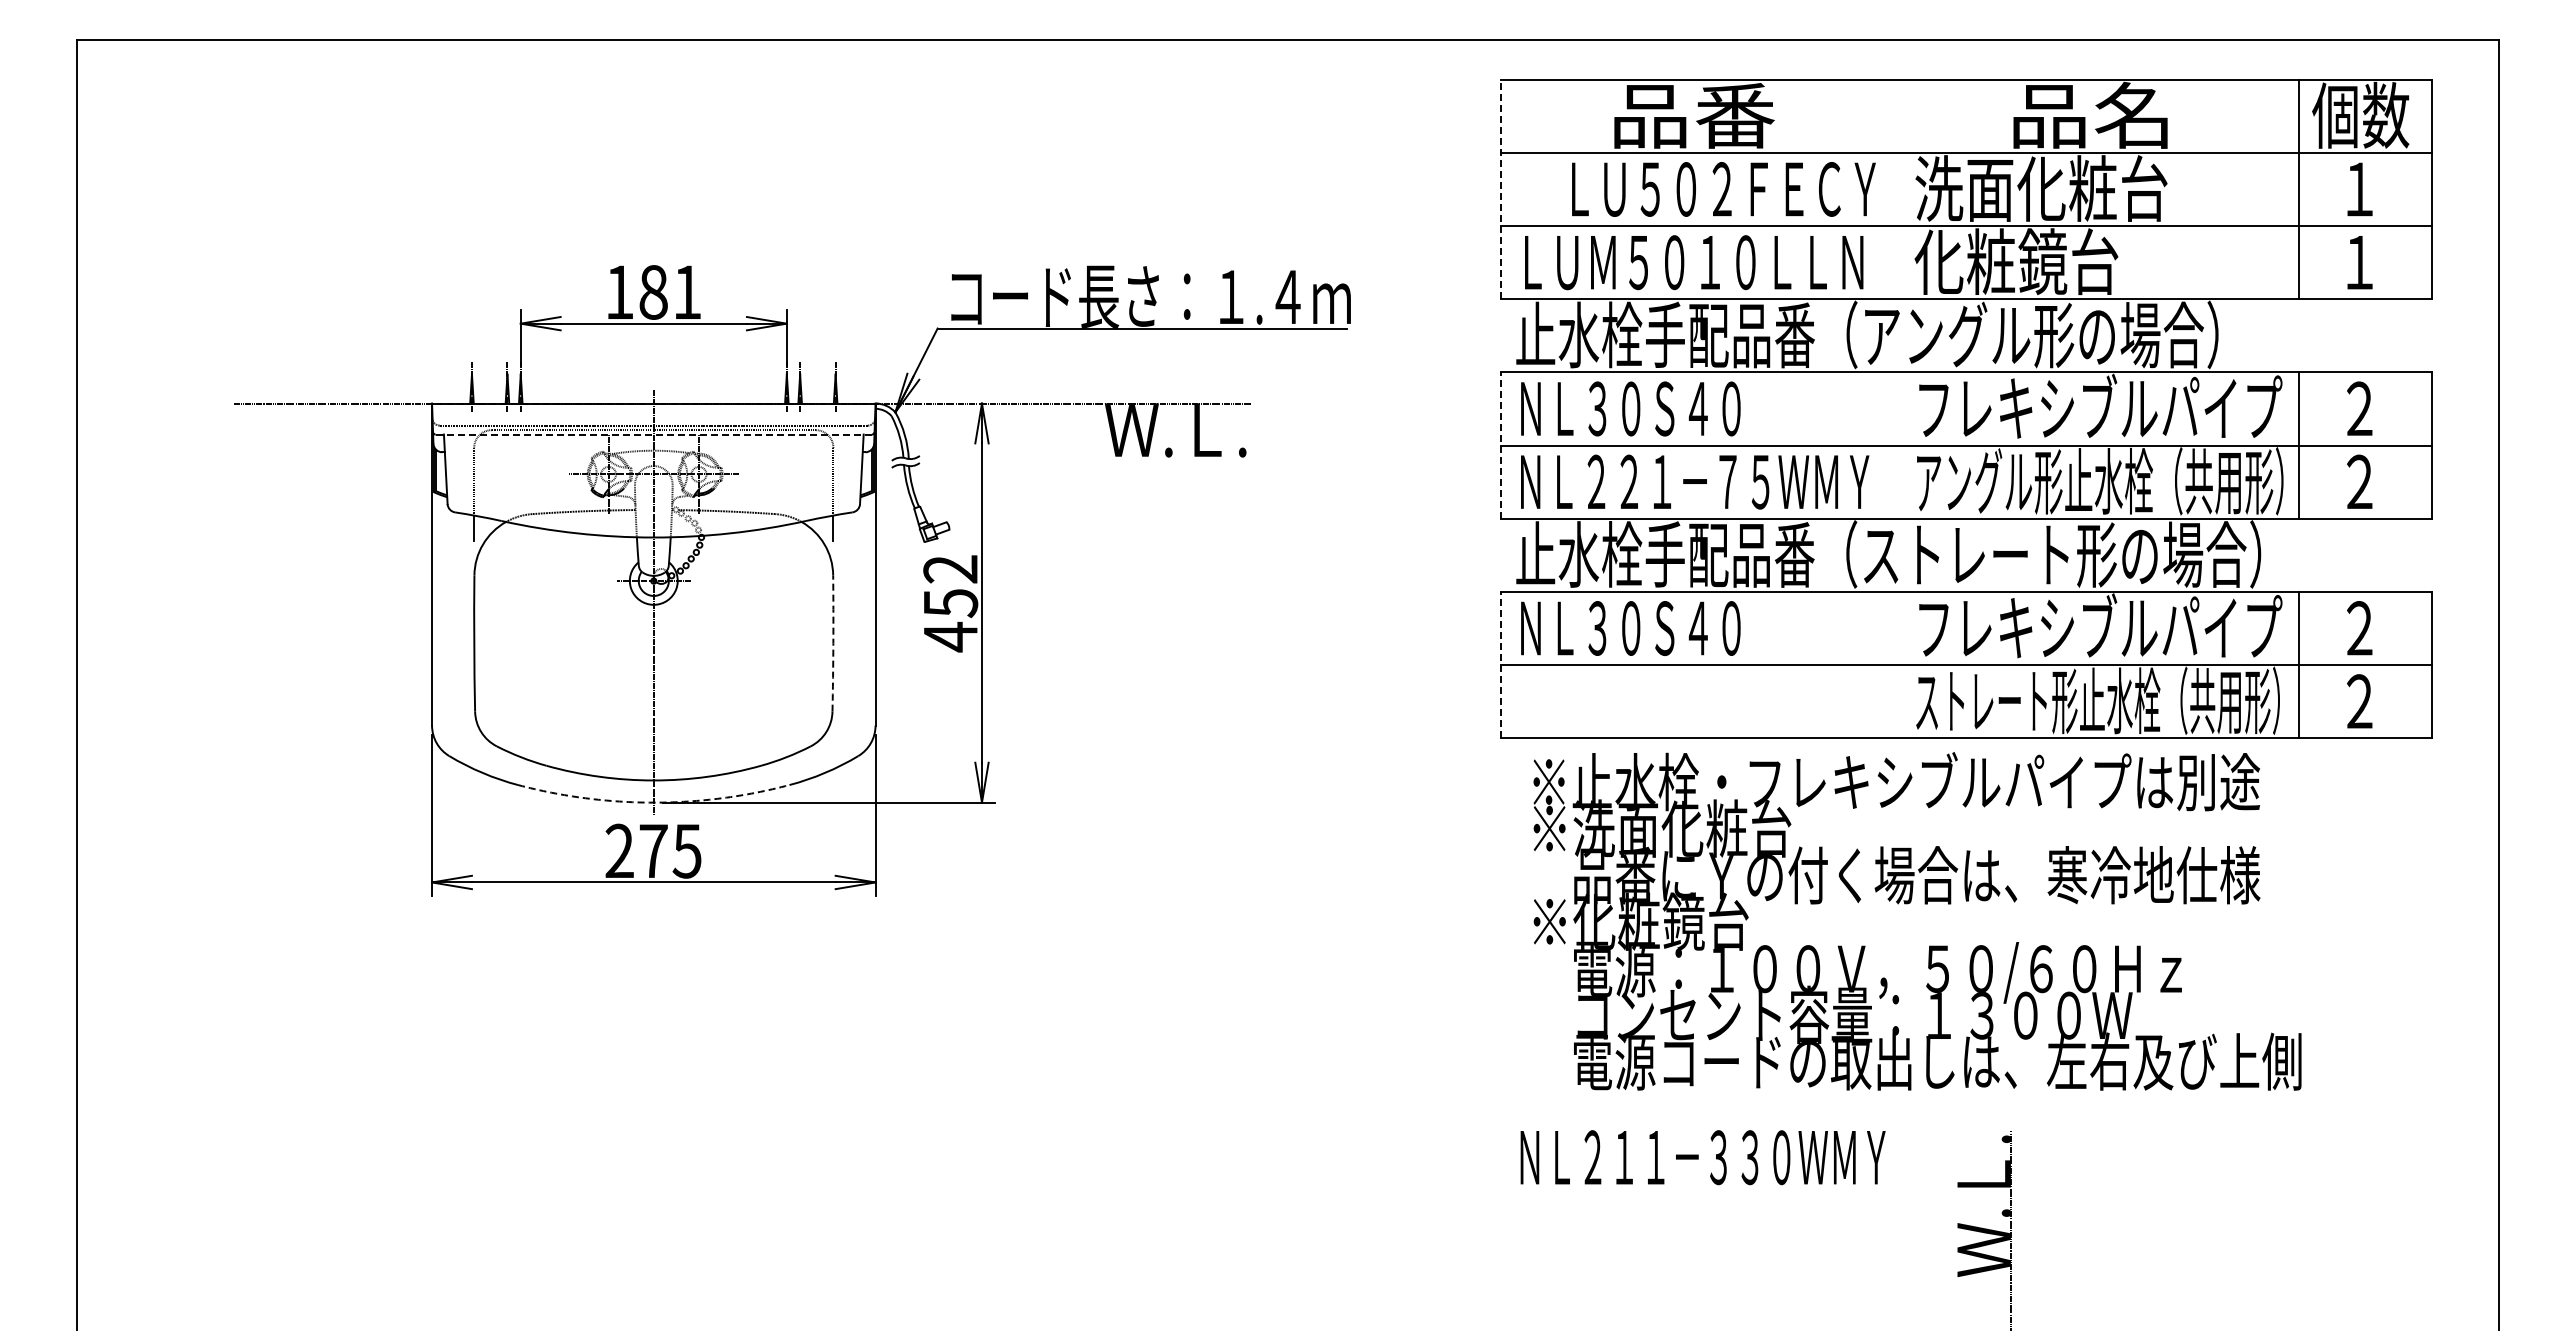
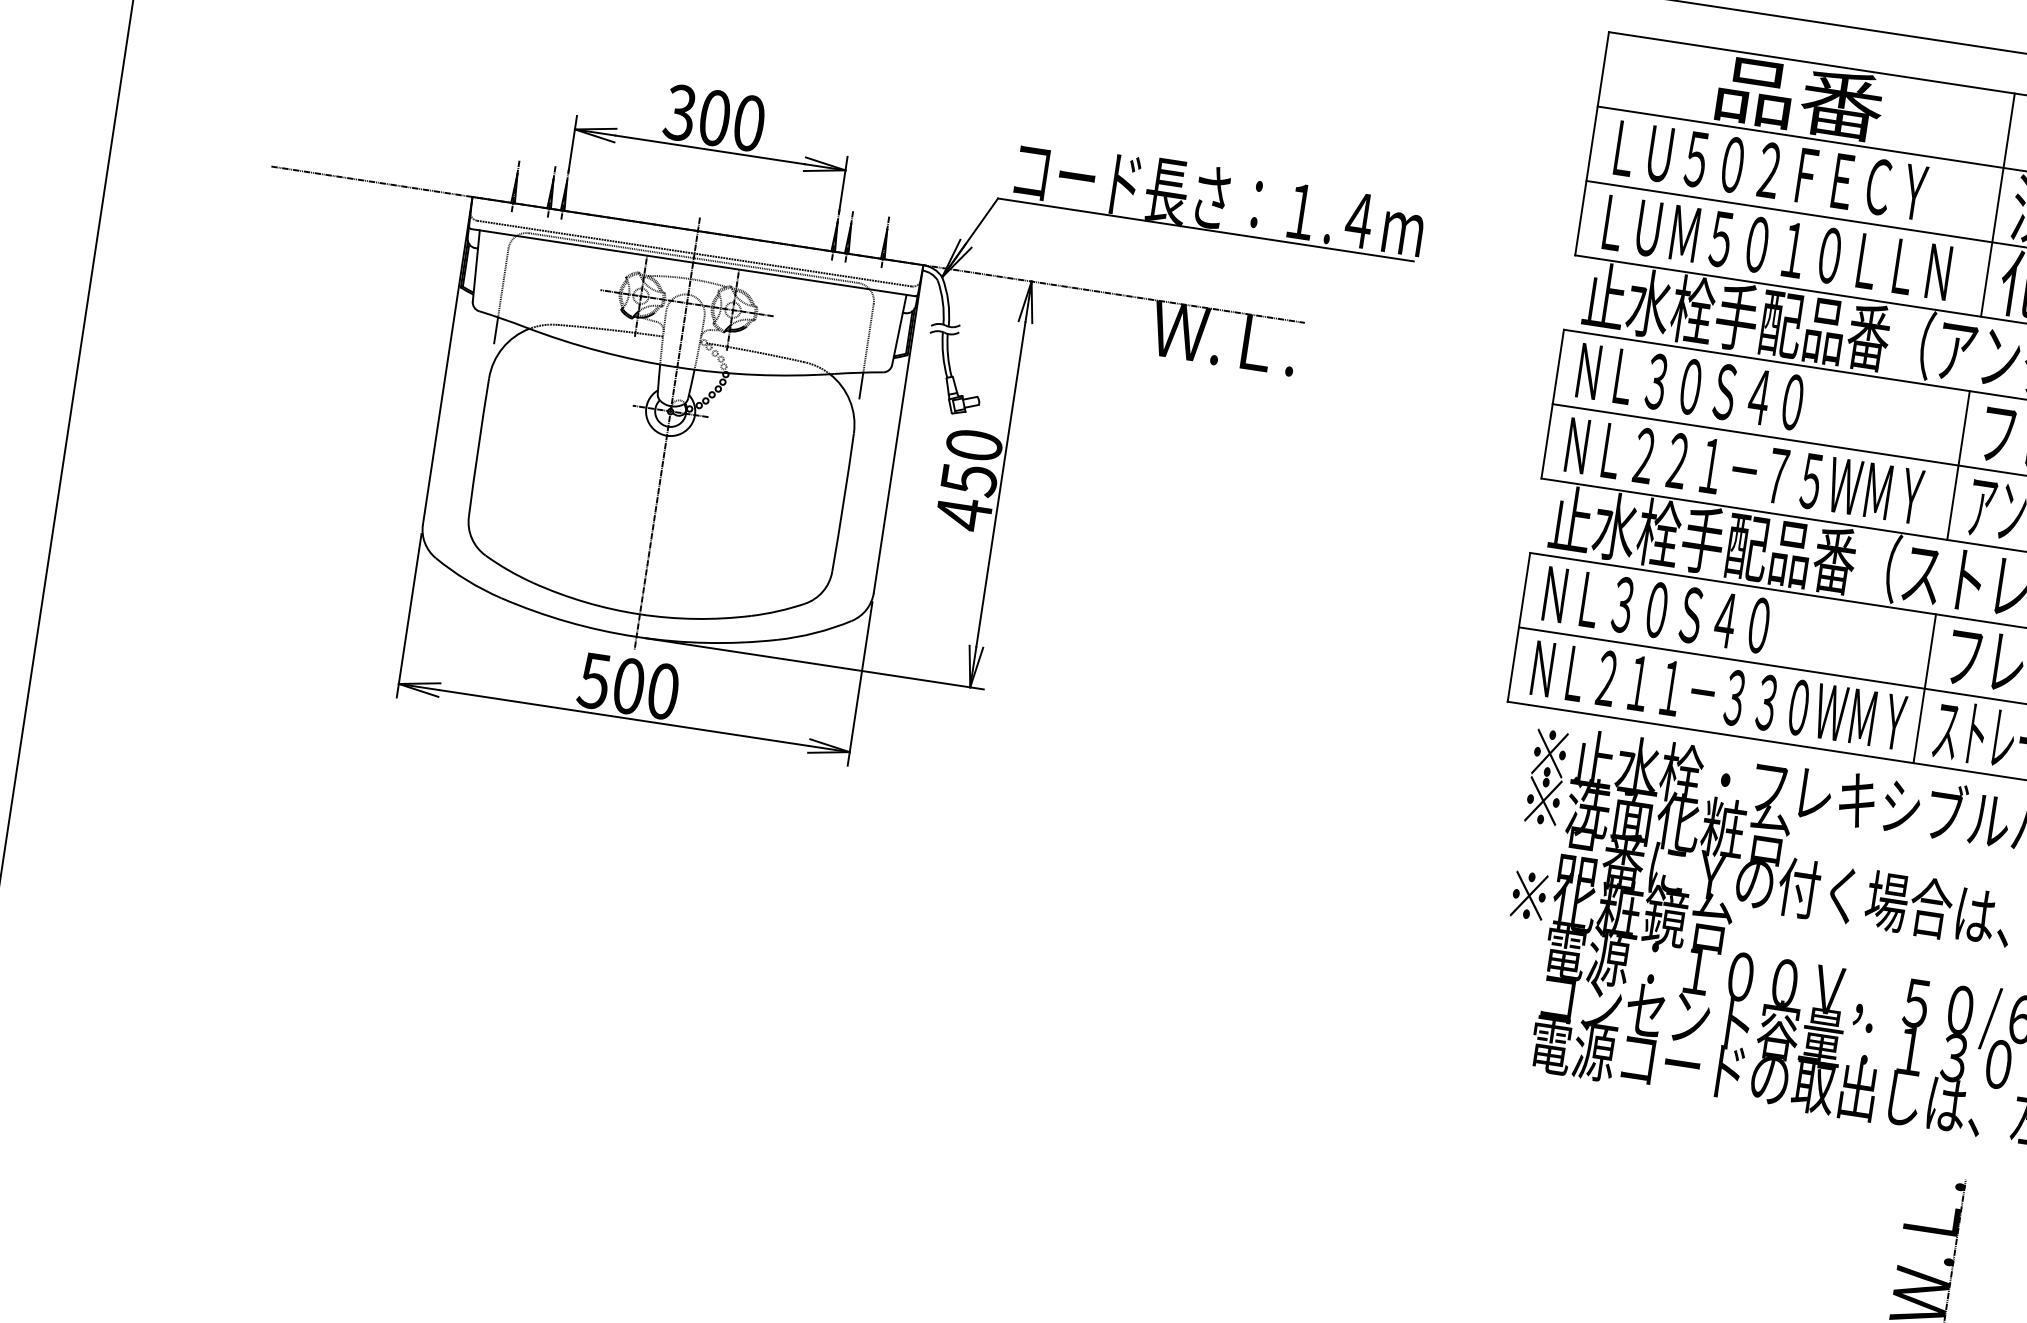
line: (1500, 189) -> (1591, 143), dashed -> solid
text: (1723, 189) -> (1770, 170), moved
line: (1900, 189) -> (1998, 205), added
text: (653, 292) -> (714, 118), 181 -> 300
line: (655, 434) -> (694, 262), dashed -> solid
line: (1500, 445) -> (1552, 403), dashed -> solid
line: (1900, 445) -> (1959, 465), added
text: (950, 569) -> (974, 445), 452 -> 450
arc: (833, 643) -> (843, 502), dashed -> solid
line: (1500, 664) -> (1518, 626), dashed -> solid
line: (1900, 664) -> (1925, 688), added
arc: (653, 802) -> (636, 636), dashed -> solid
text: (652, 850) -> (627, 685), 275 -> 500
text: (1702, 1157) -> (1718, 695), moved

